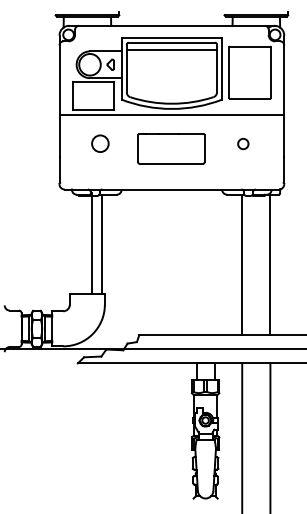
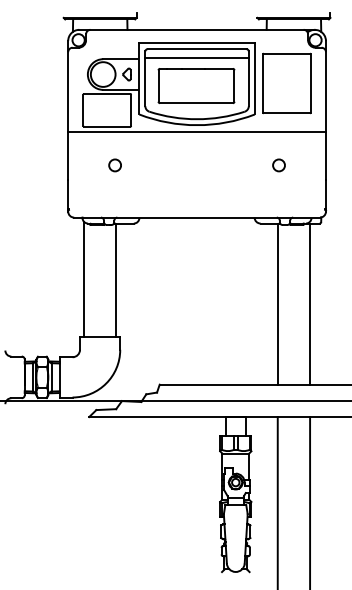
circle: (100, 144) -> (115, 165), size x0.62
part: (171, 148) -> (196, 85), moved
line: (92, 243) -> (84, 279), moved

